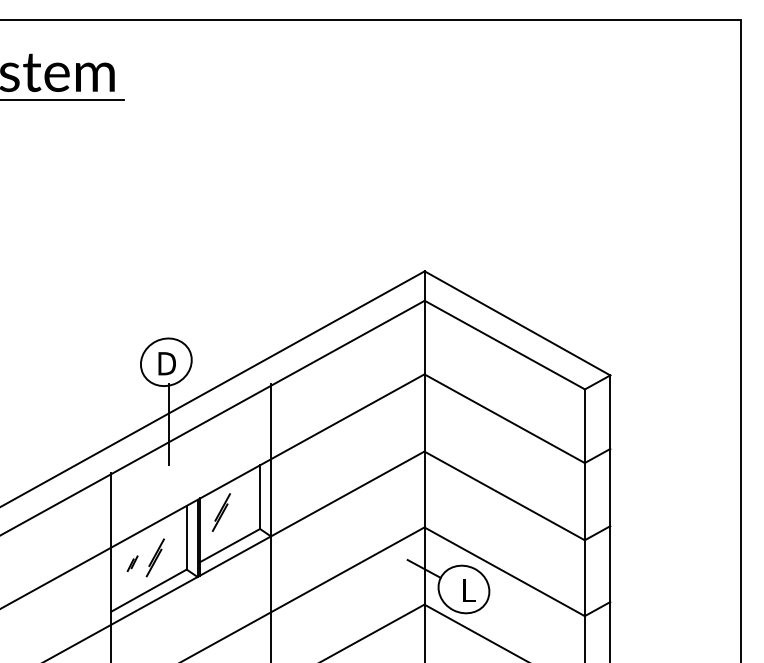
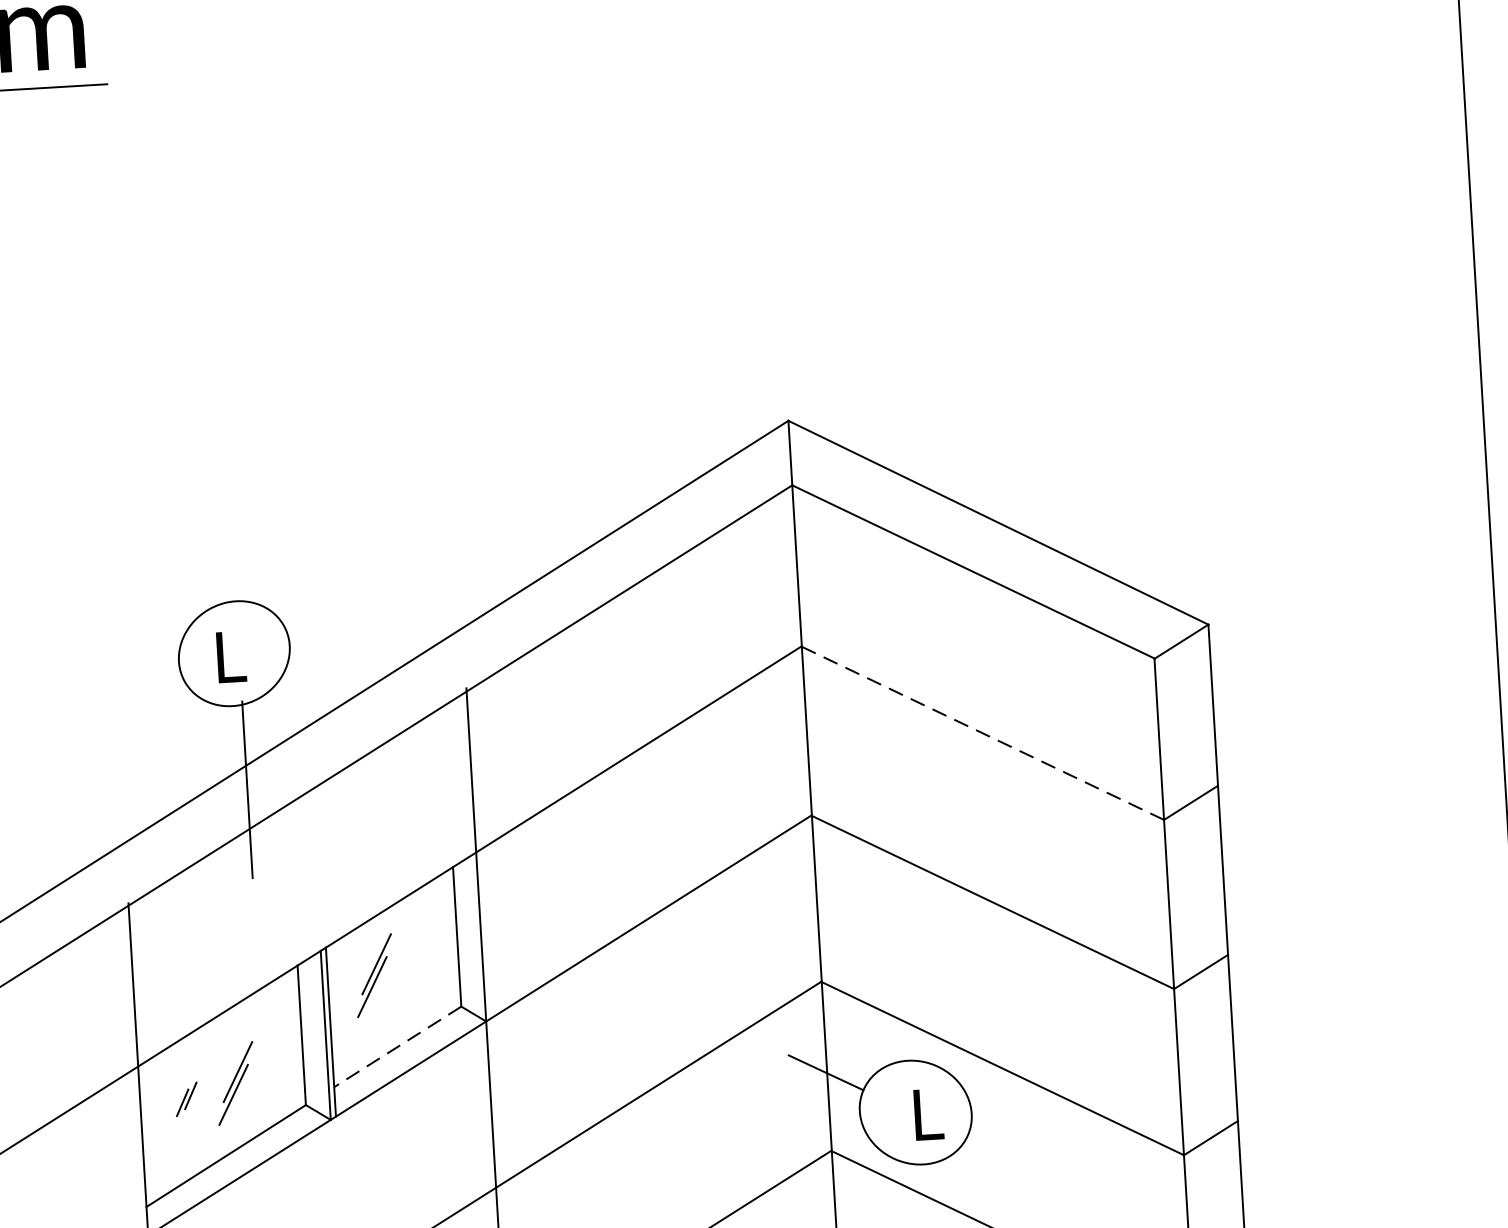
text: (166, 363) -> (234, 656), D -> L
line: (505, 419) -> (984, 734), solid -> dashed
line: (229, 545) -> (396, 1046), solid -> dashed

